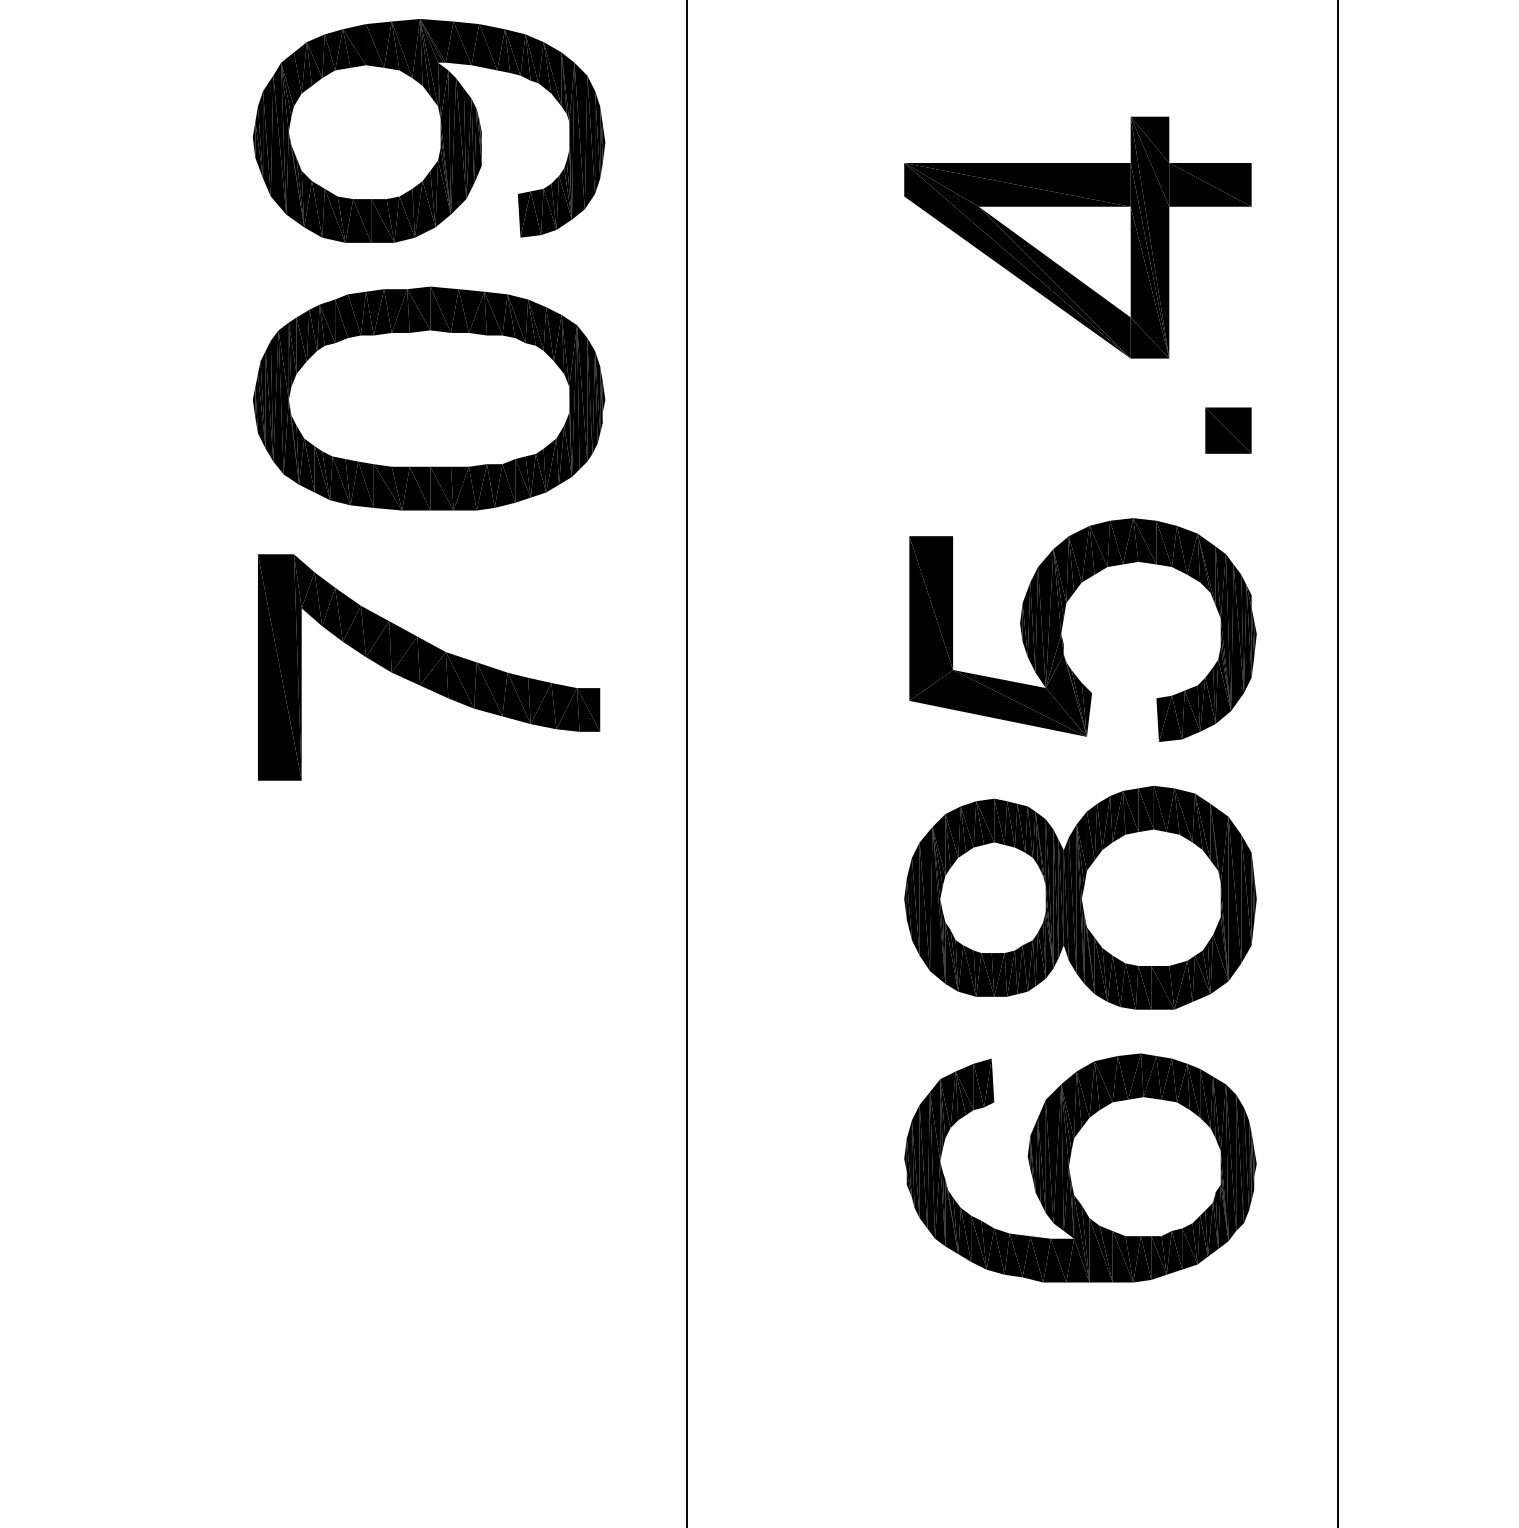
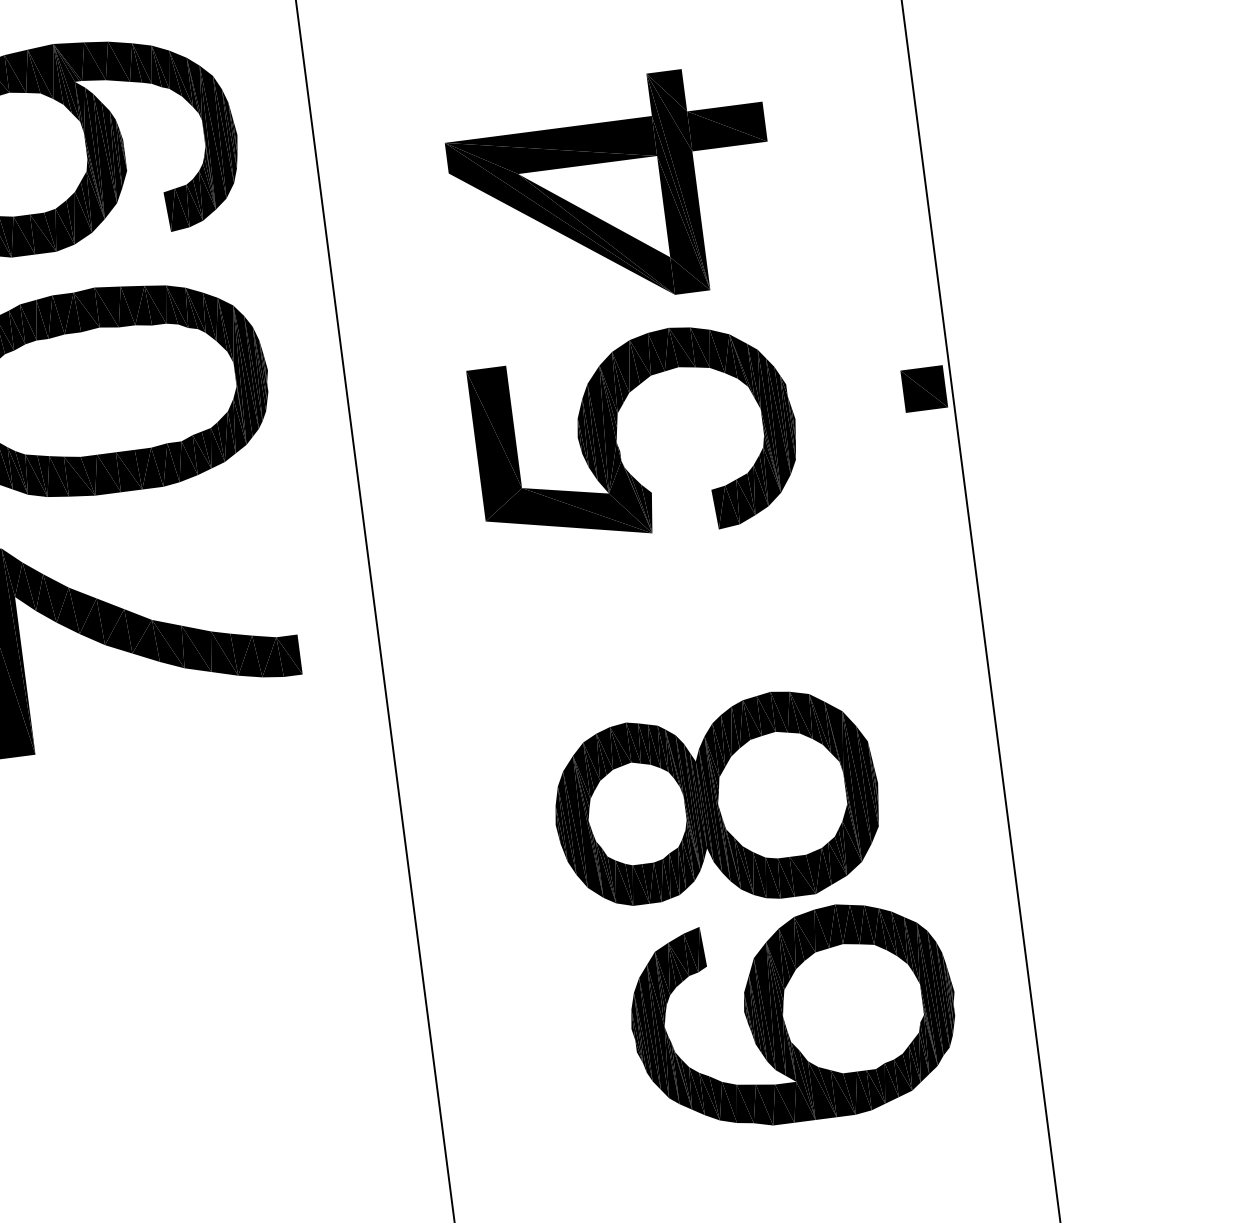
part: (1077, 237) -> (612, 190), moved
part: (1228, 430) -> (924, 388), moved
part: (1062, 628) -> (617, 437), moved
part: (1080, 897) -> (716, 802), moved

